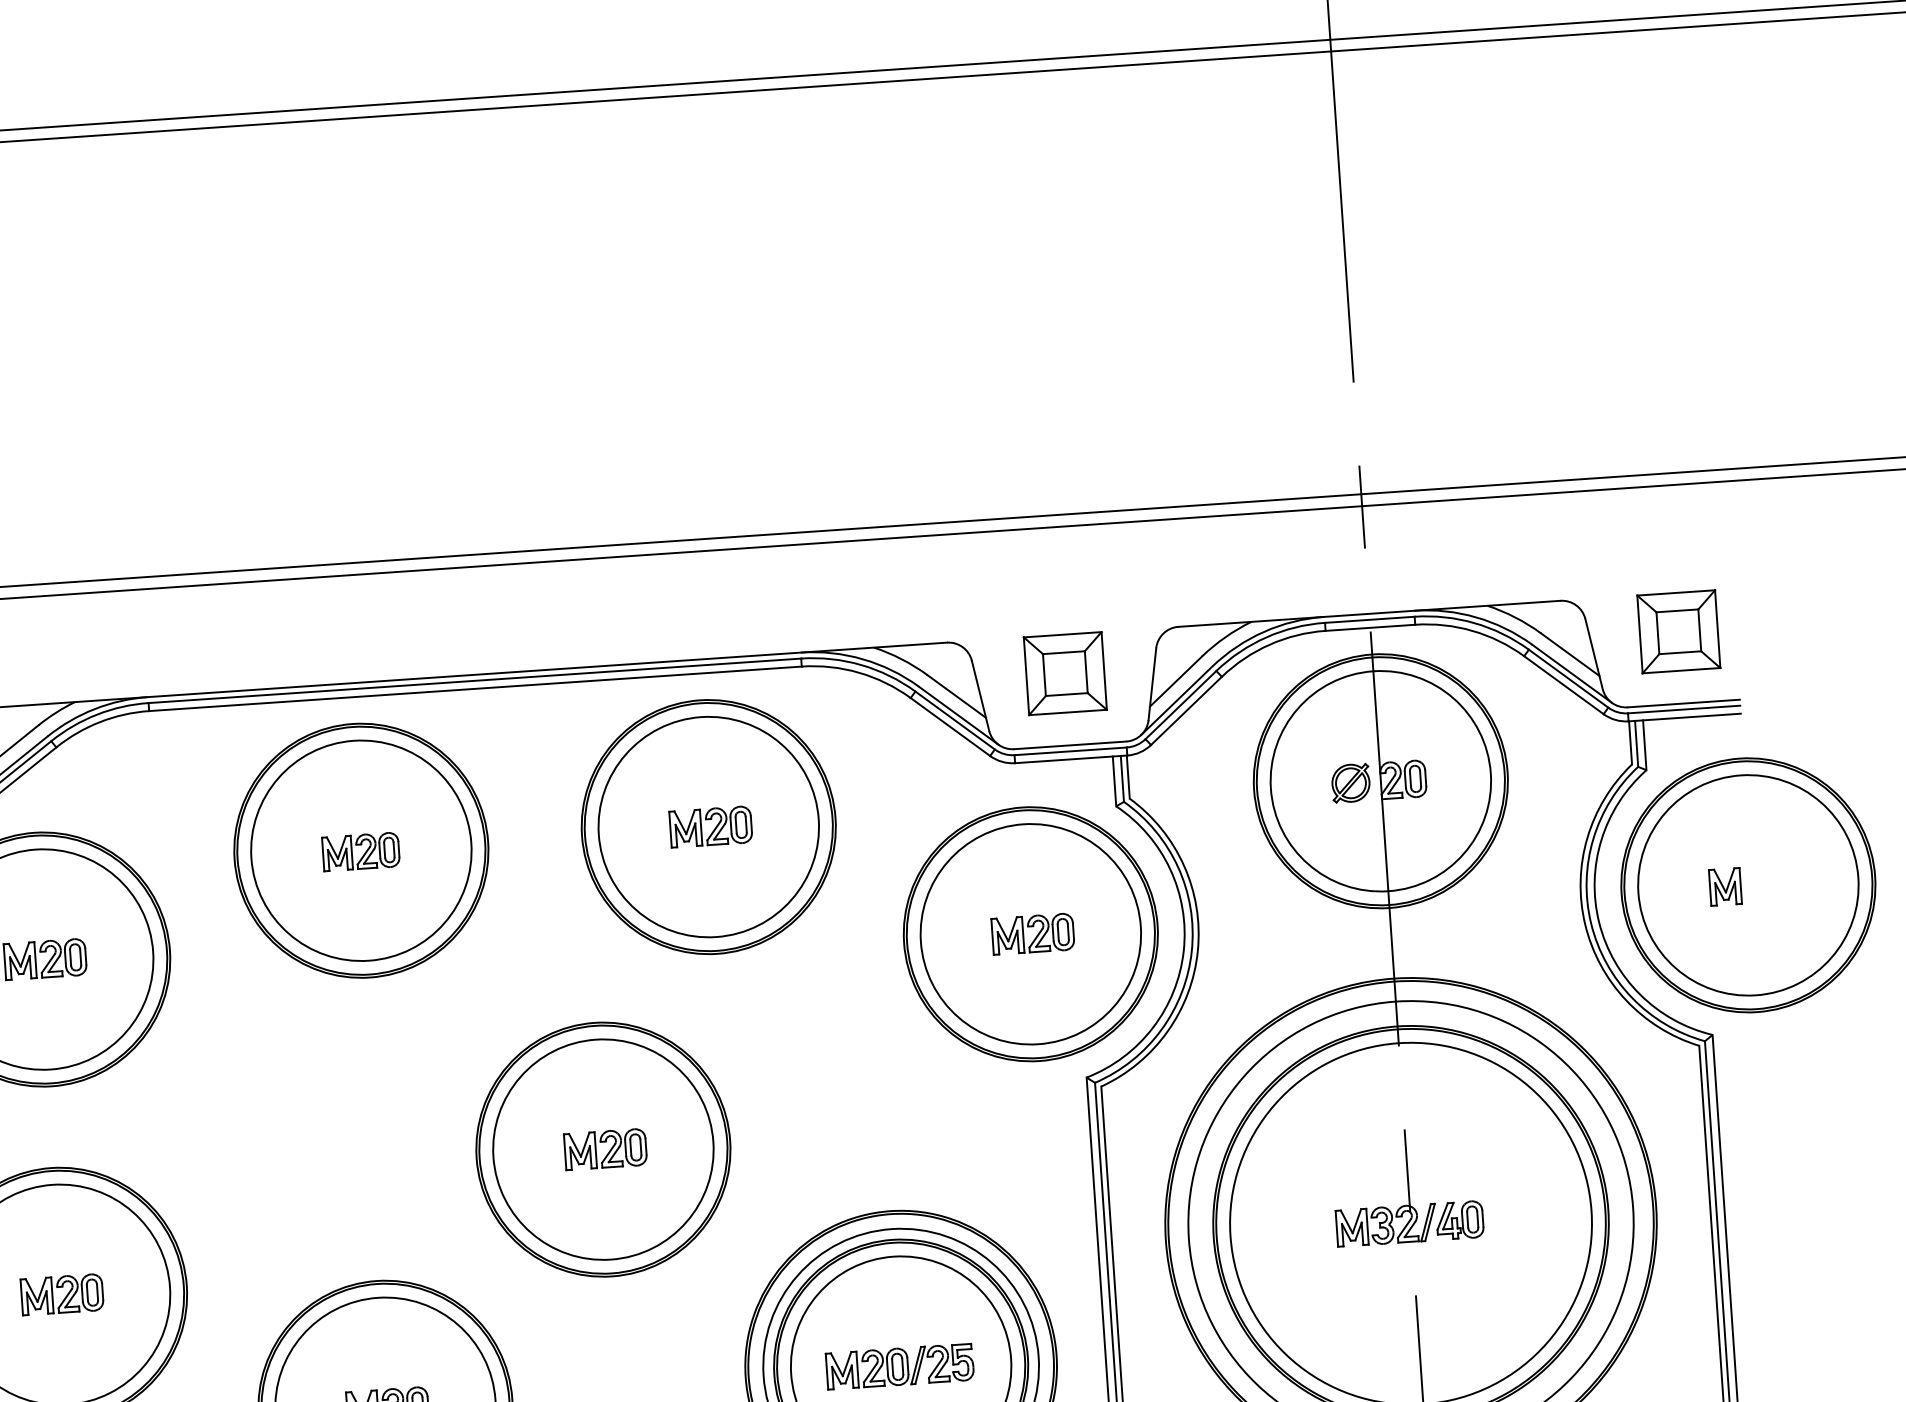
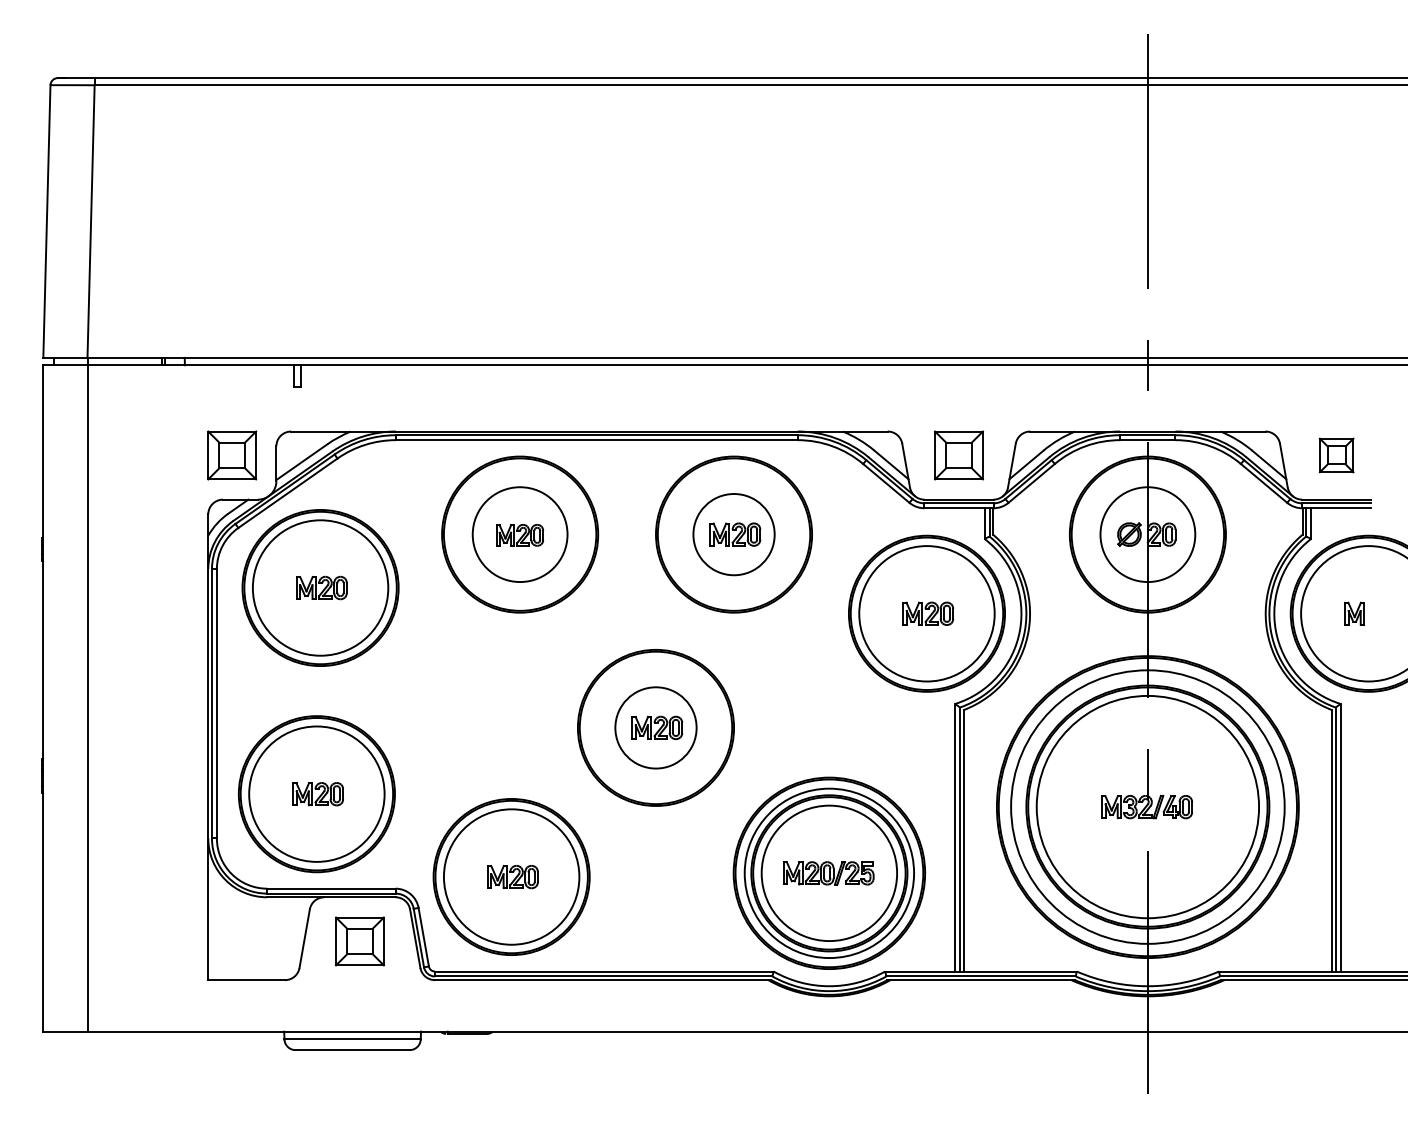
part: (1678, 631) -> (1336, 455), size x0.7
circle: (1380, 781) -> (1147, 534), size x0.7
circle: (707, 826) -> (733, 534), size x0.6
circle: (360, 850) -> (519, 534), size x0.7
circle: (602, 1149) -> (655, 727), size x0.6

